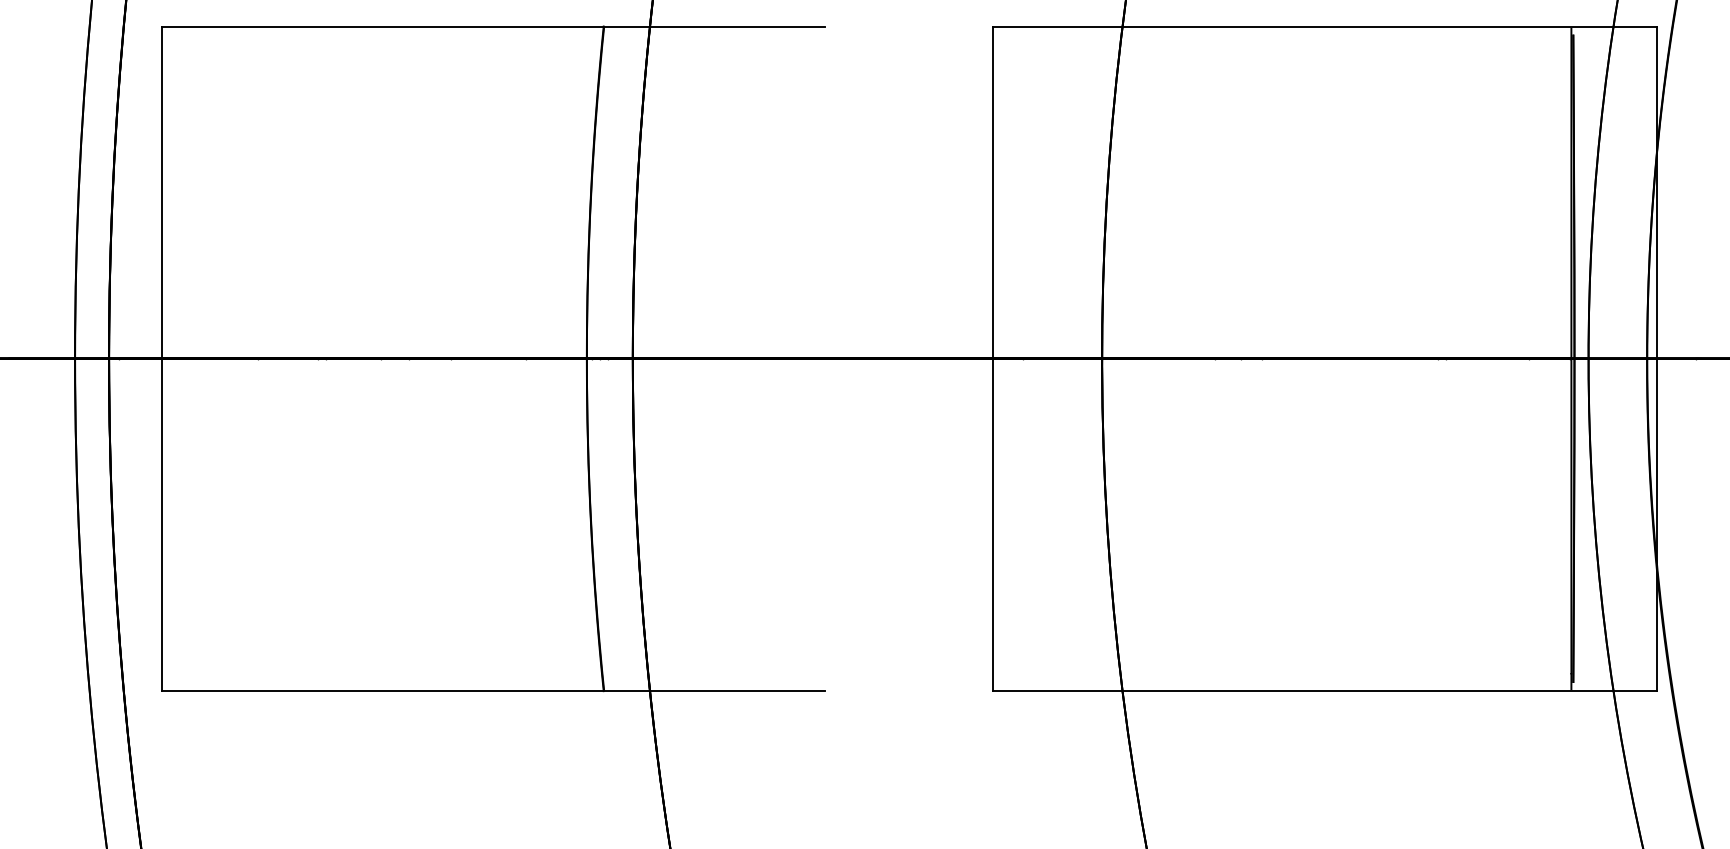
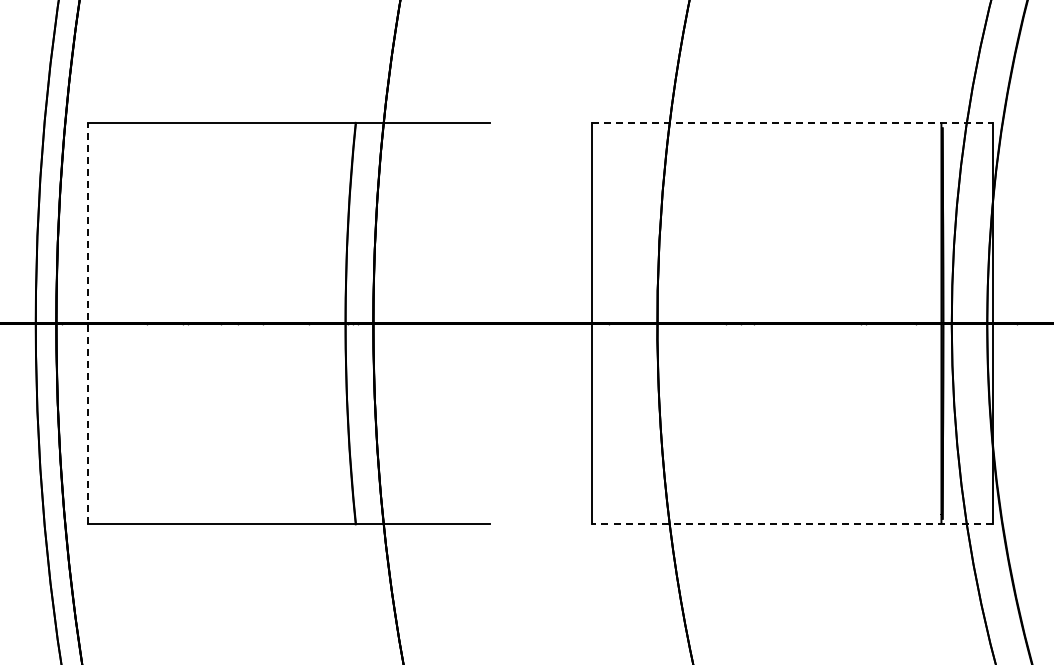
line: (1325, 26) -> (792, 122), solid -> dashed
line: (162, 358) -> (88, 323), solid -> dashed
line: (1325, 690) -> (792, 524), solid -> dashed

